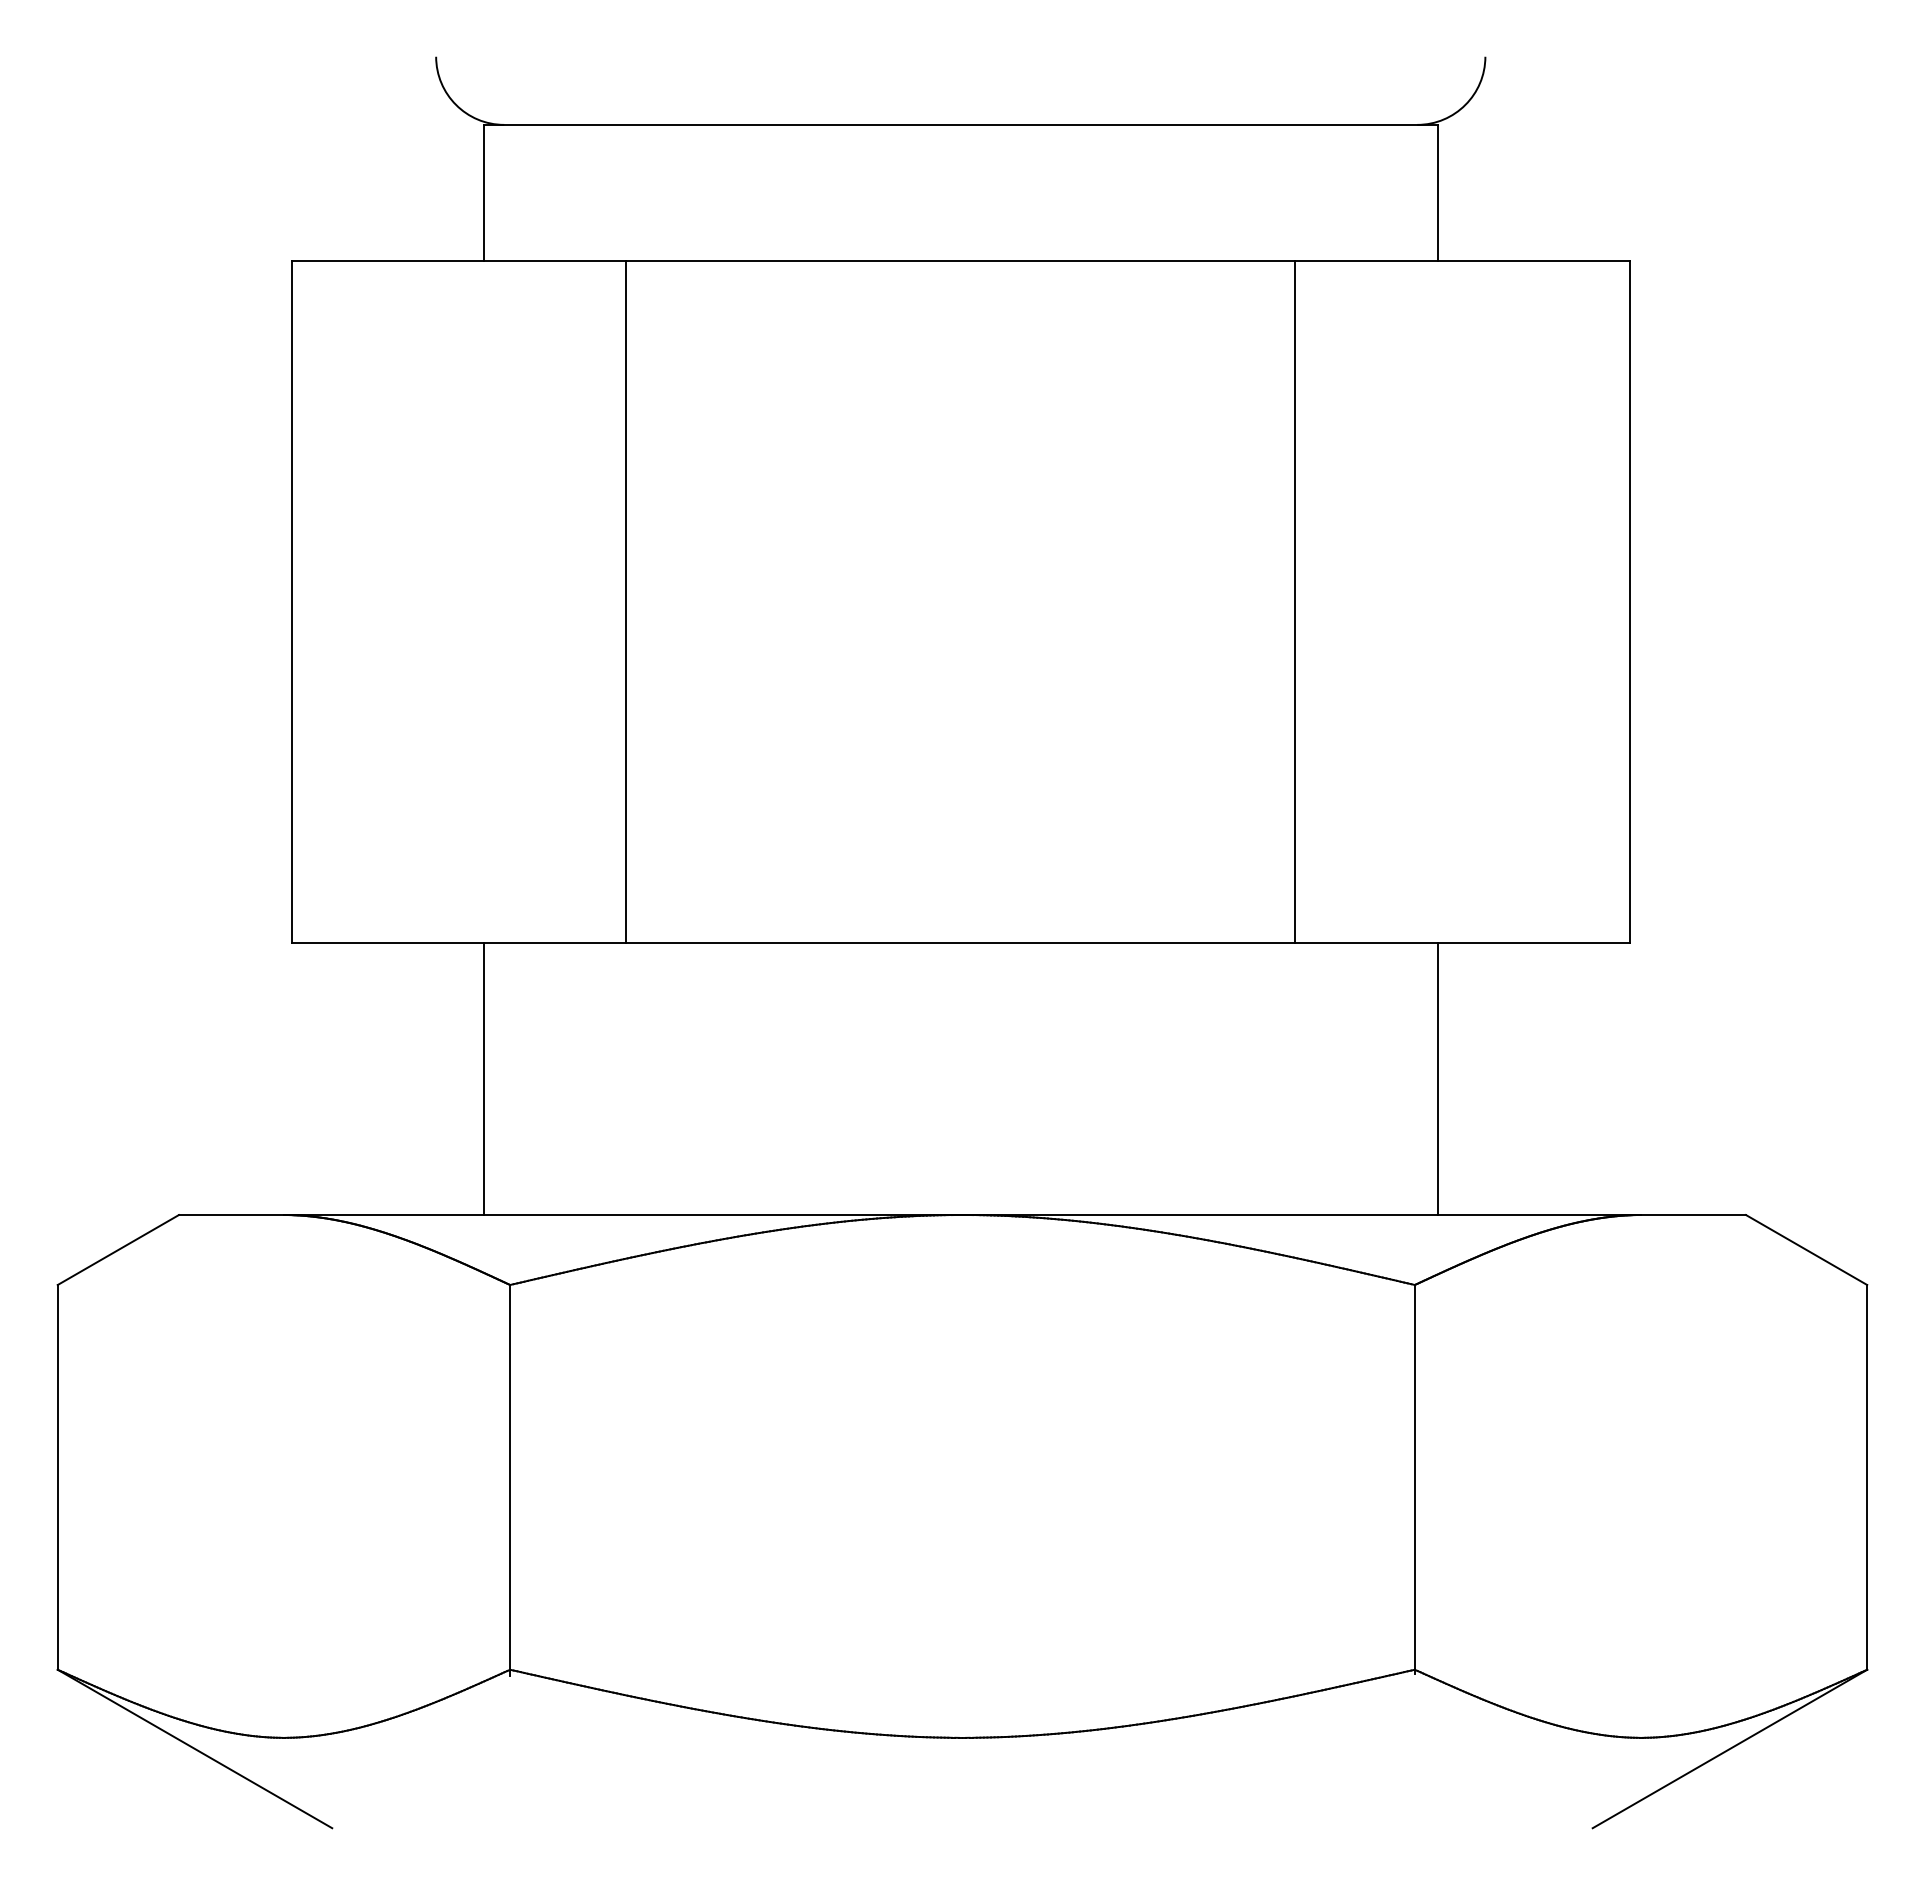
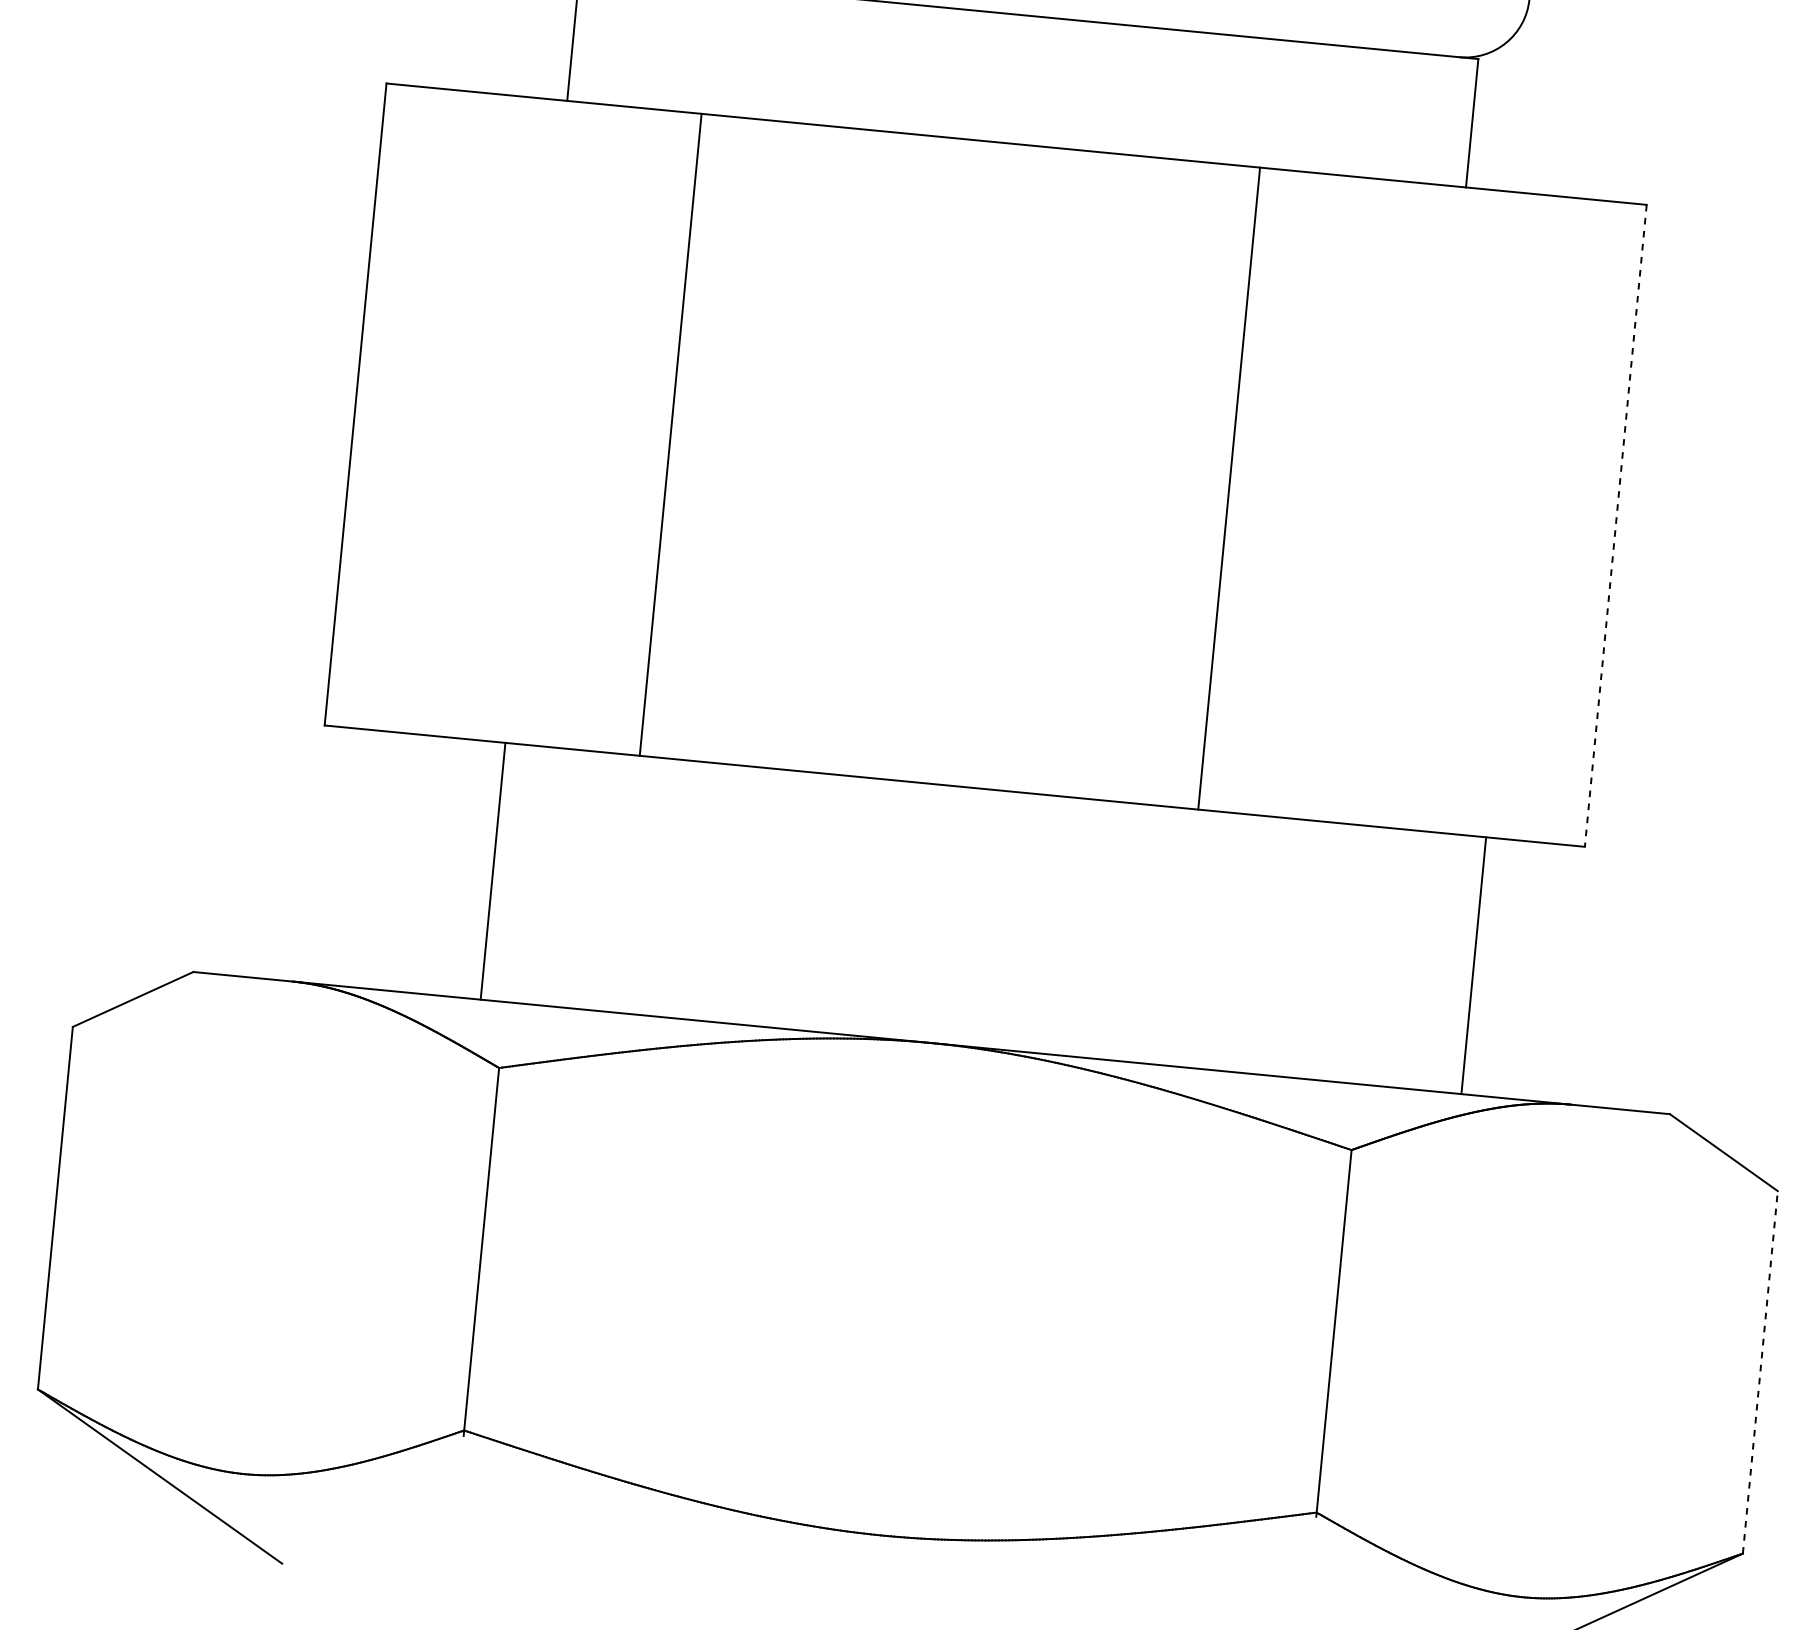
line: (1295, 601) -> (1229, 488), moved
line: (1629, 601) -> (1615, 525), solid -> dashed
line: (1437, 1078) -> (1473, 965), moved
line: (1867, 1476) -> (1760, 1371), solid -> dashed

